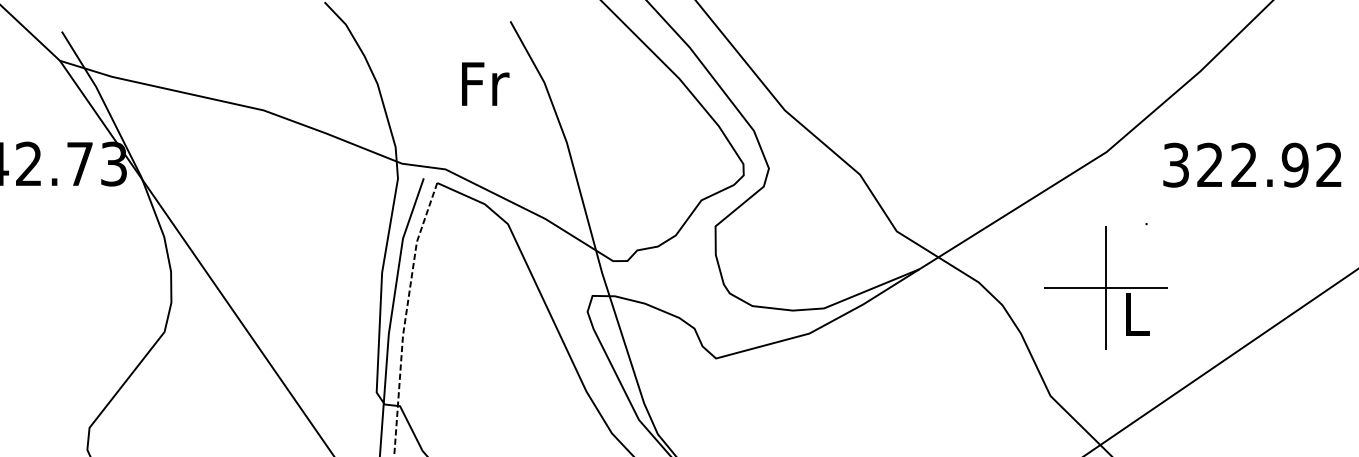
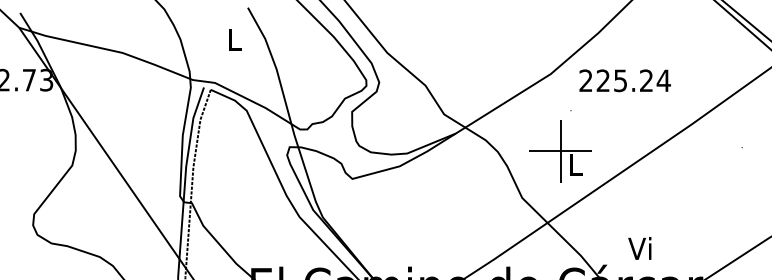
text: (485, 83) -> (235, 39), Fr -> L
text: (1251, 164) -> (624, 80), 322.92 -> 225.24
part: (1106, 288) -> (560, 151), moved

